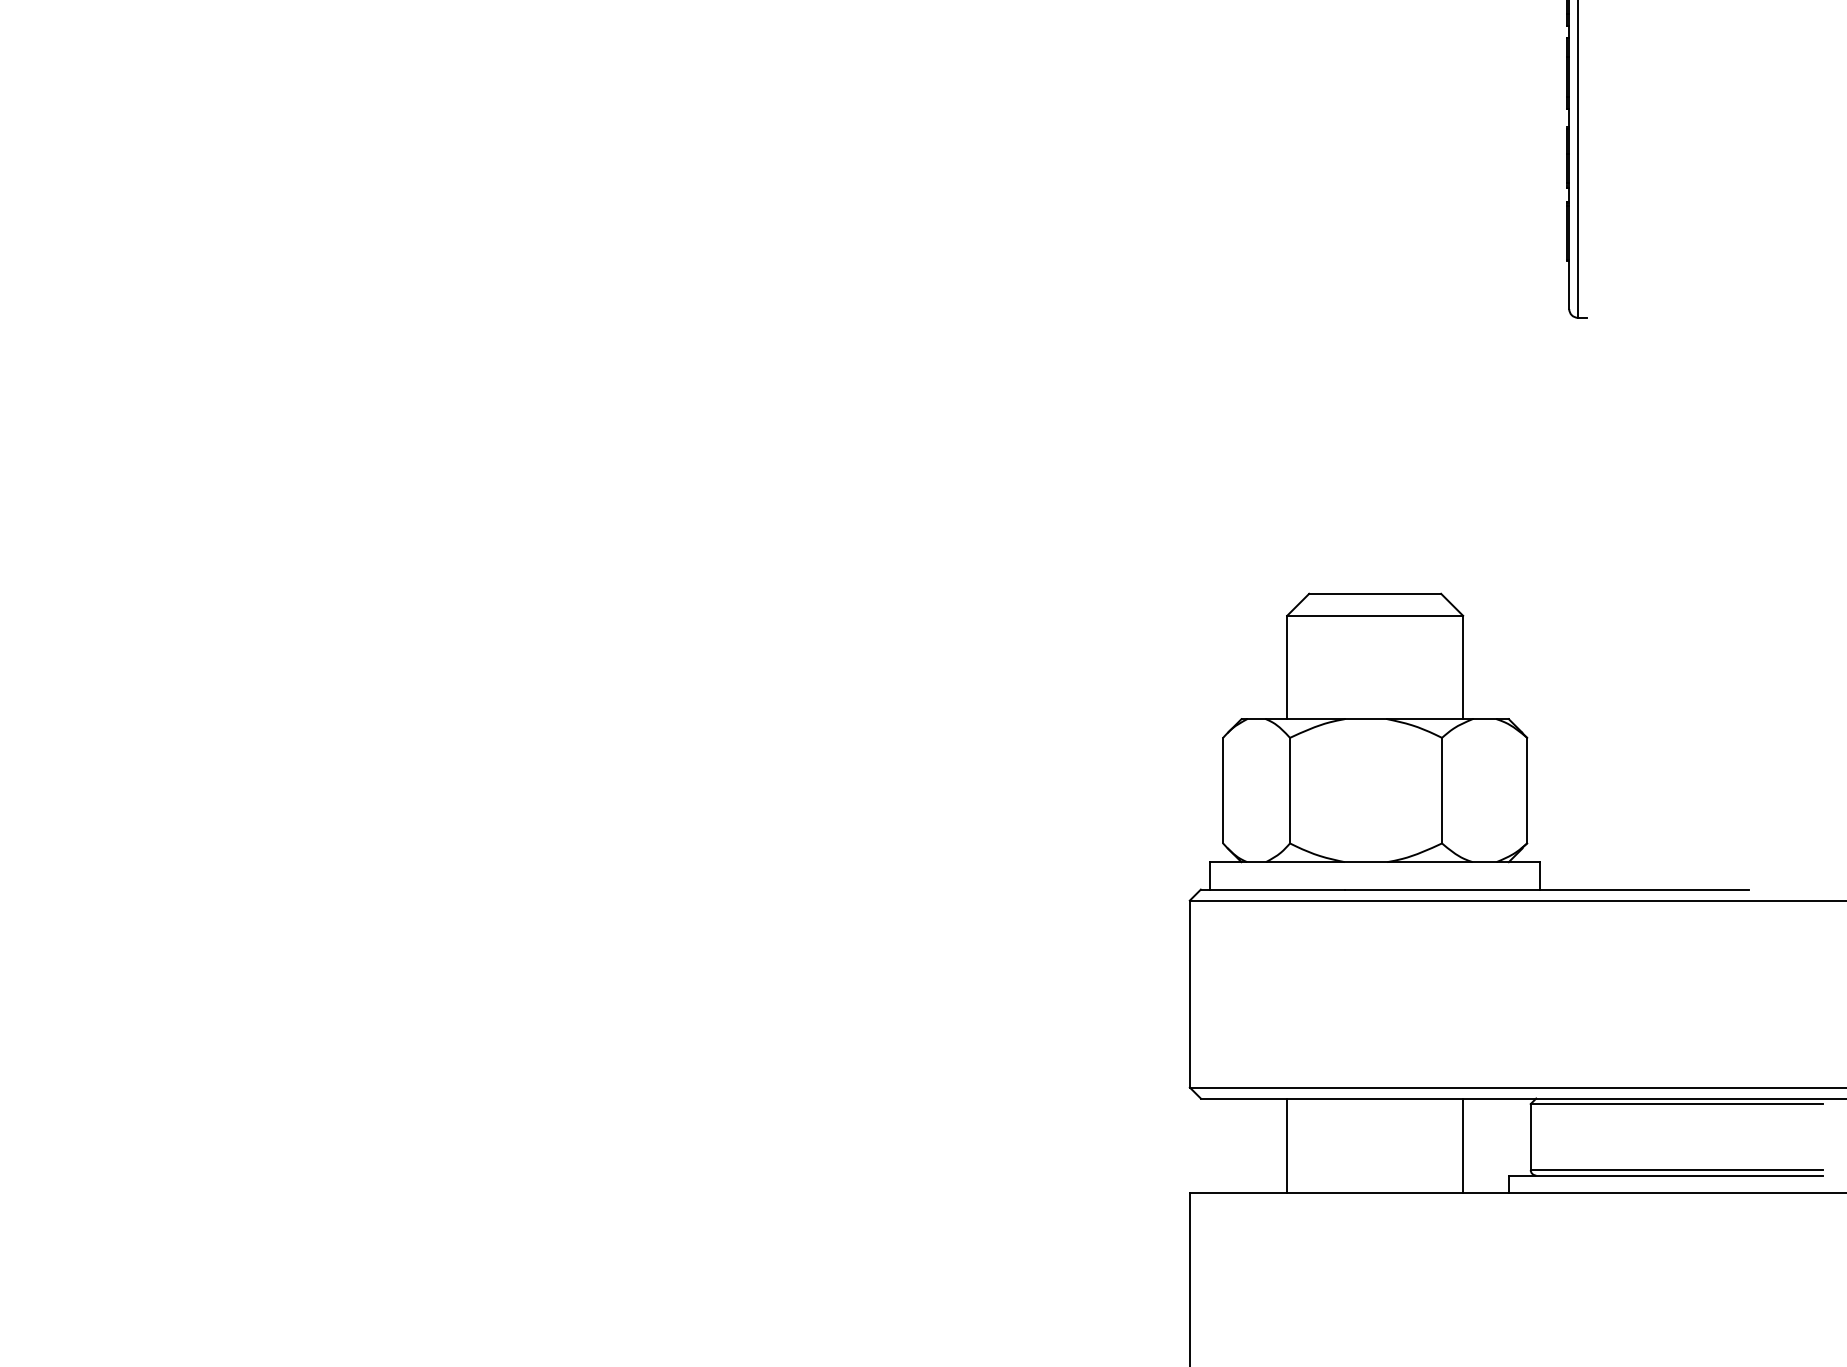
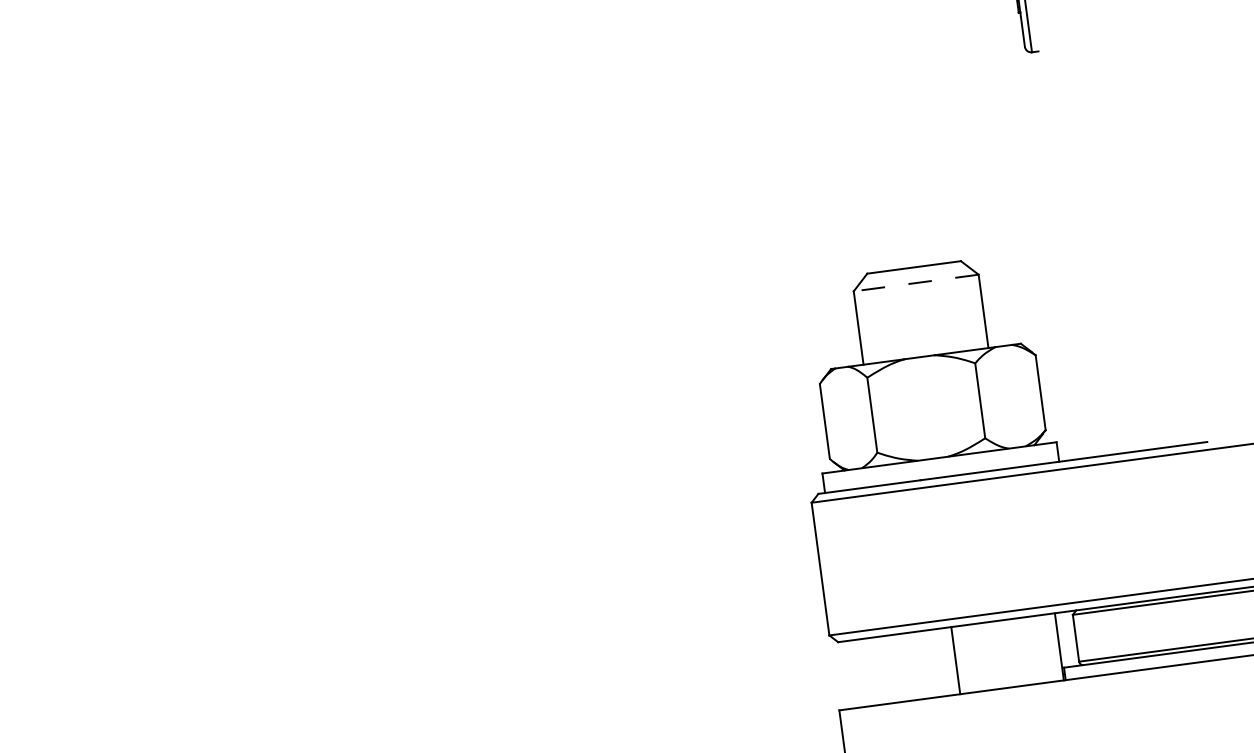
line: (1375, 615) -> (916, 282), solid -> dashed
line: (1287, 1145) -> (955, 660), moved
line: (1463, 1145) -> (1059, 646), moved

